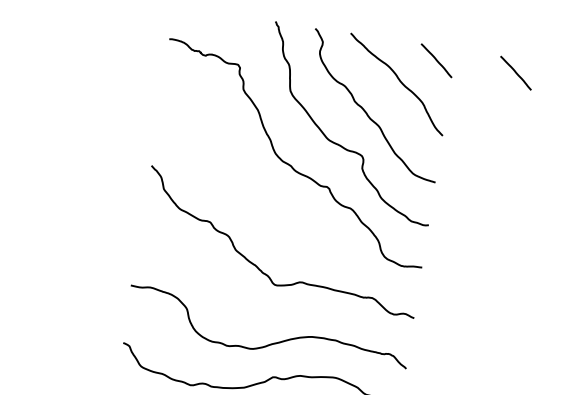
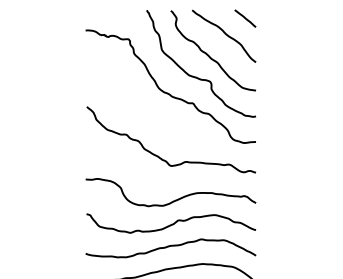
line: (516, 72) -> (293, 18), removed

